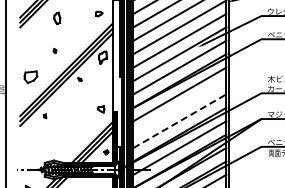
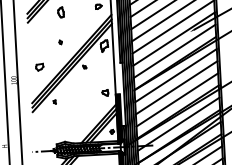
part: (30, 76) -> (39, 66), size x0.62
line: (179, 107) -> (176, 87), added
line: (179, 121) -> (176, 100), dashed -> solid

